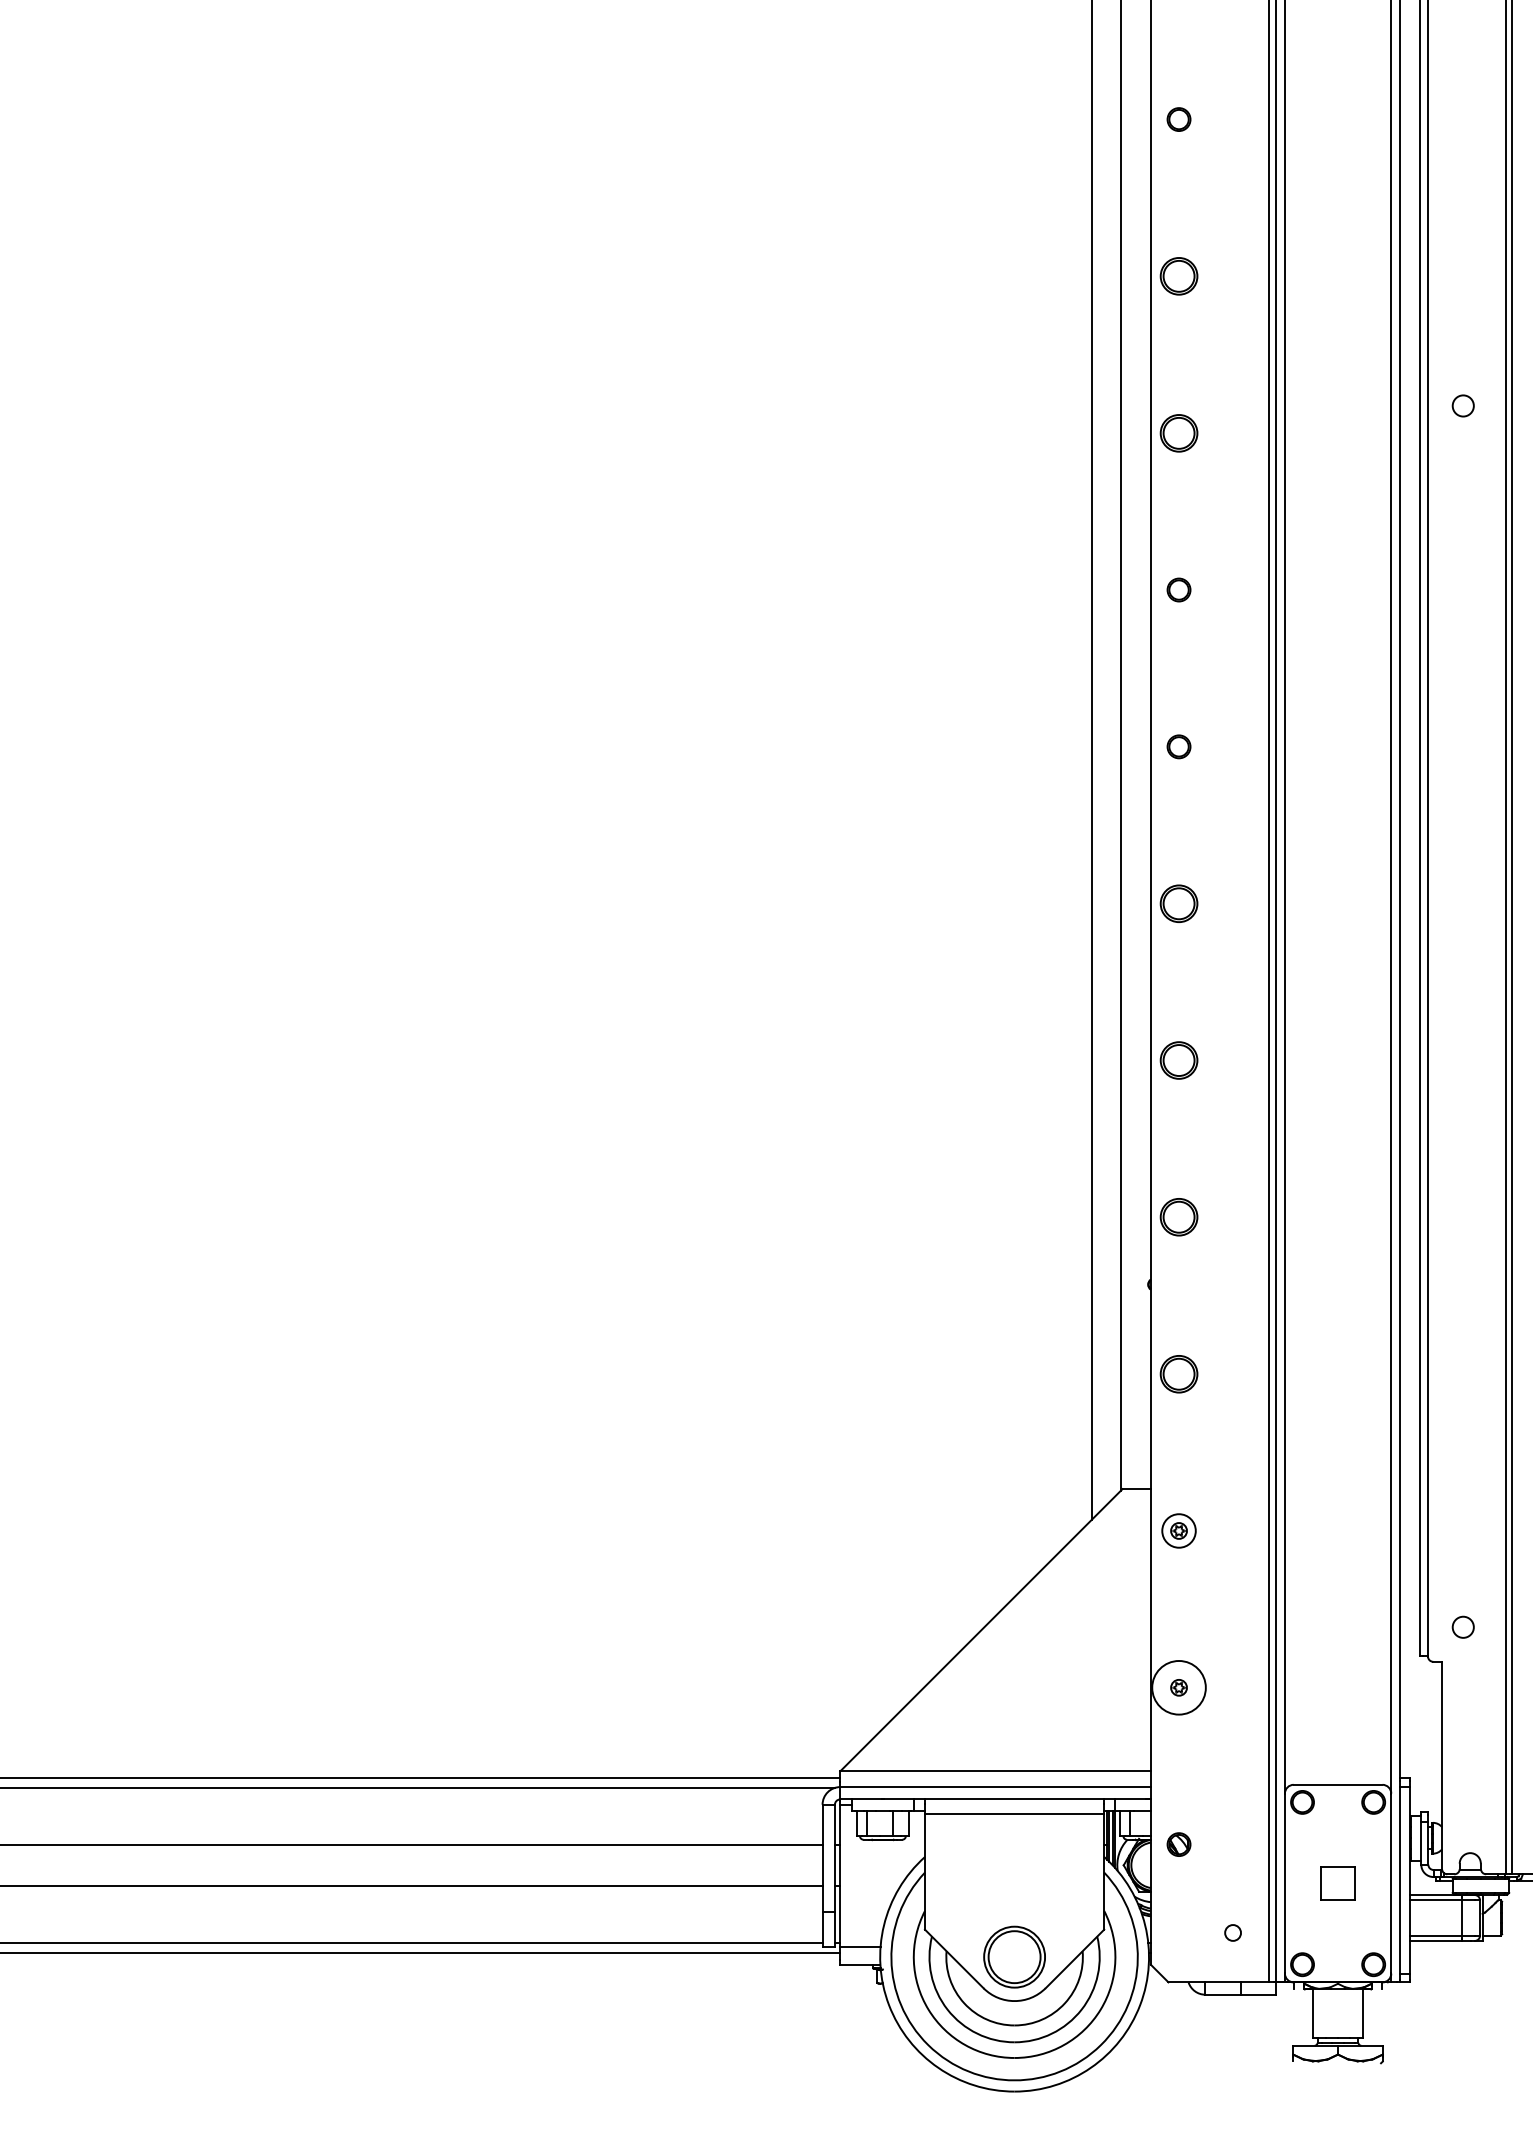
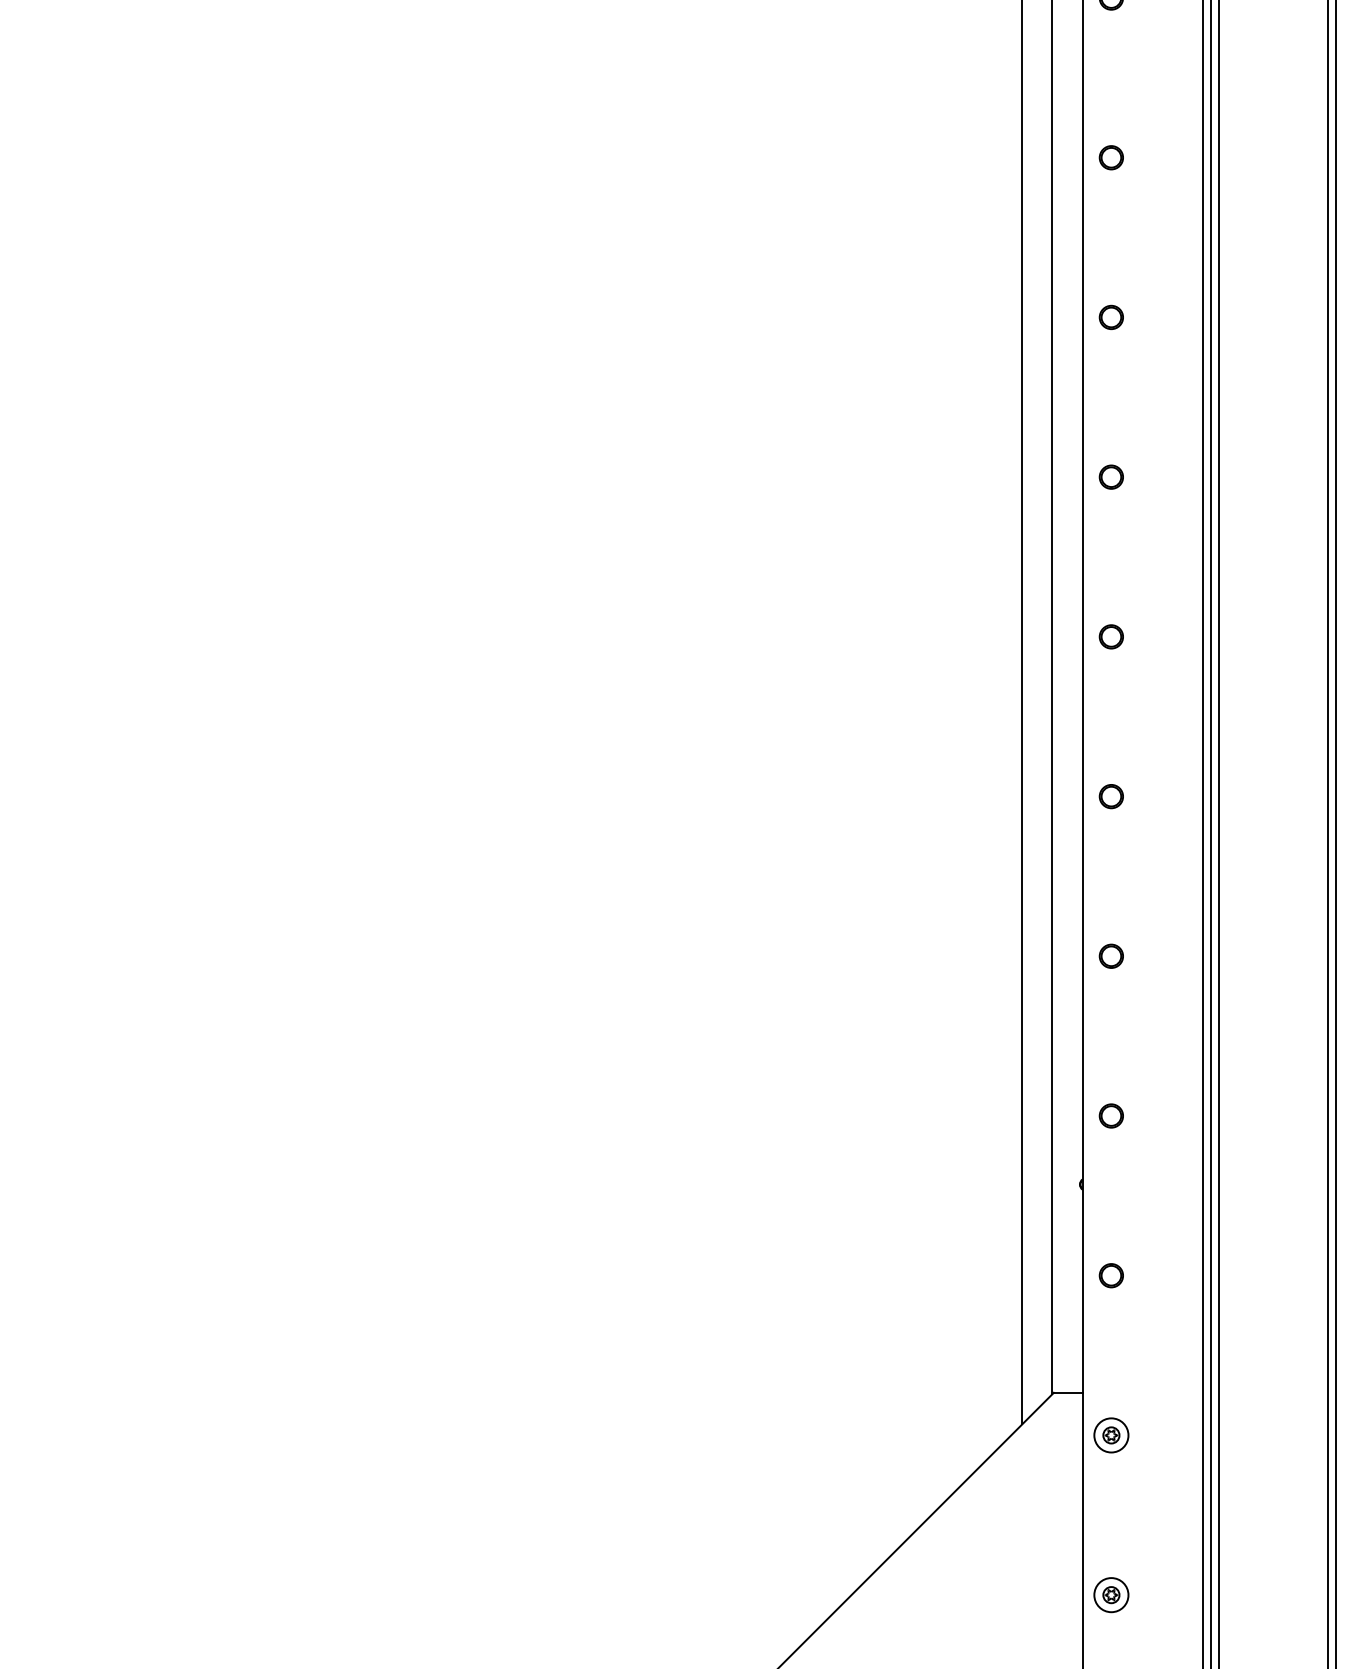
part: (1178, 276) -> (1110, 157), size x0.62
part: (1178, 432) -> (1110, 316), size x0.62
part: (1178, 903) -> (1110, 796), size x0.62
part: (1178, 1060) -> (1110, 956), size x0.62
part: (1178, 1217) -> (1110, 1116), size x0.62
part: (1178, 1373) -> (1110, 1275), size x0.62
circle: (1178, 1687) -> (1110, 1594), size x0.62

